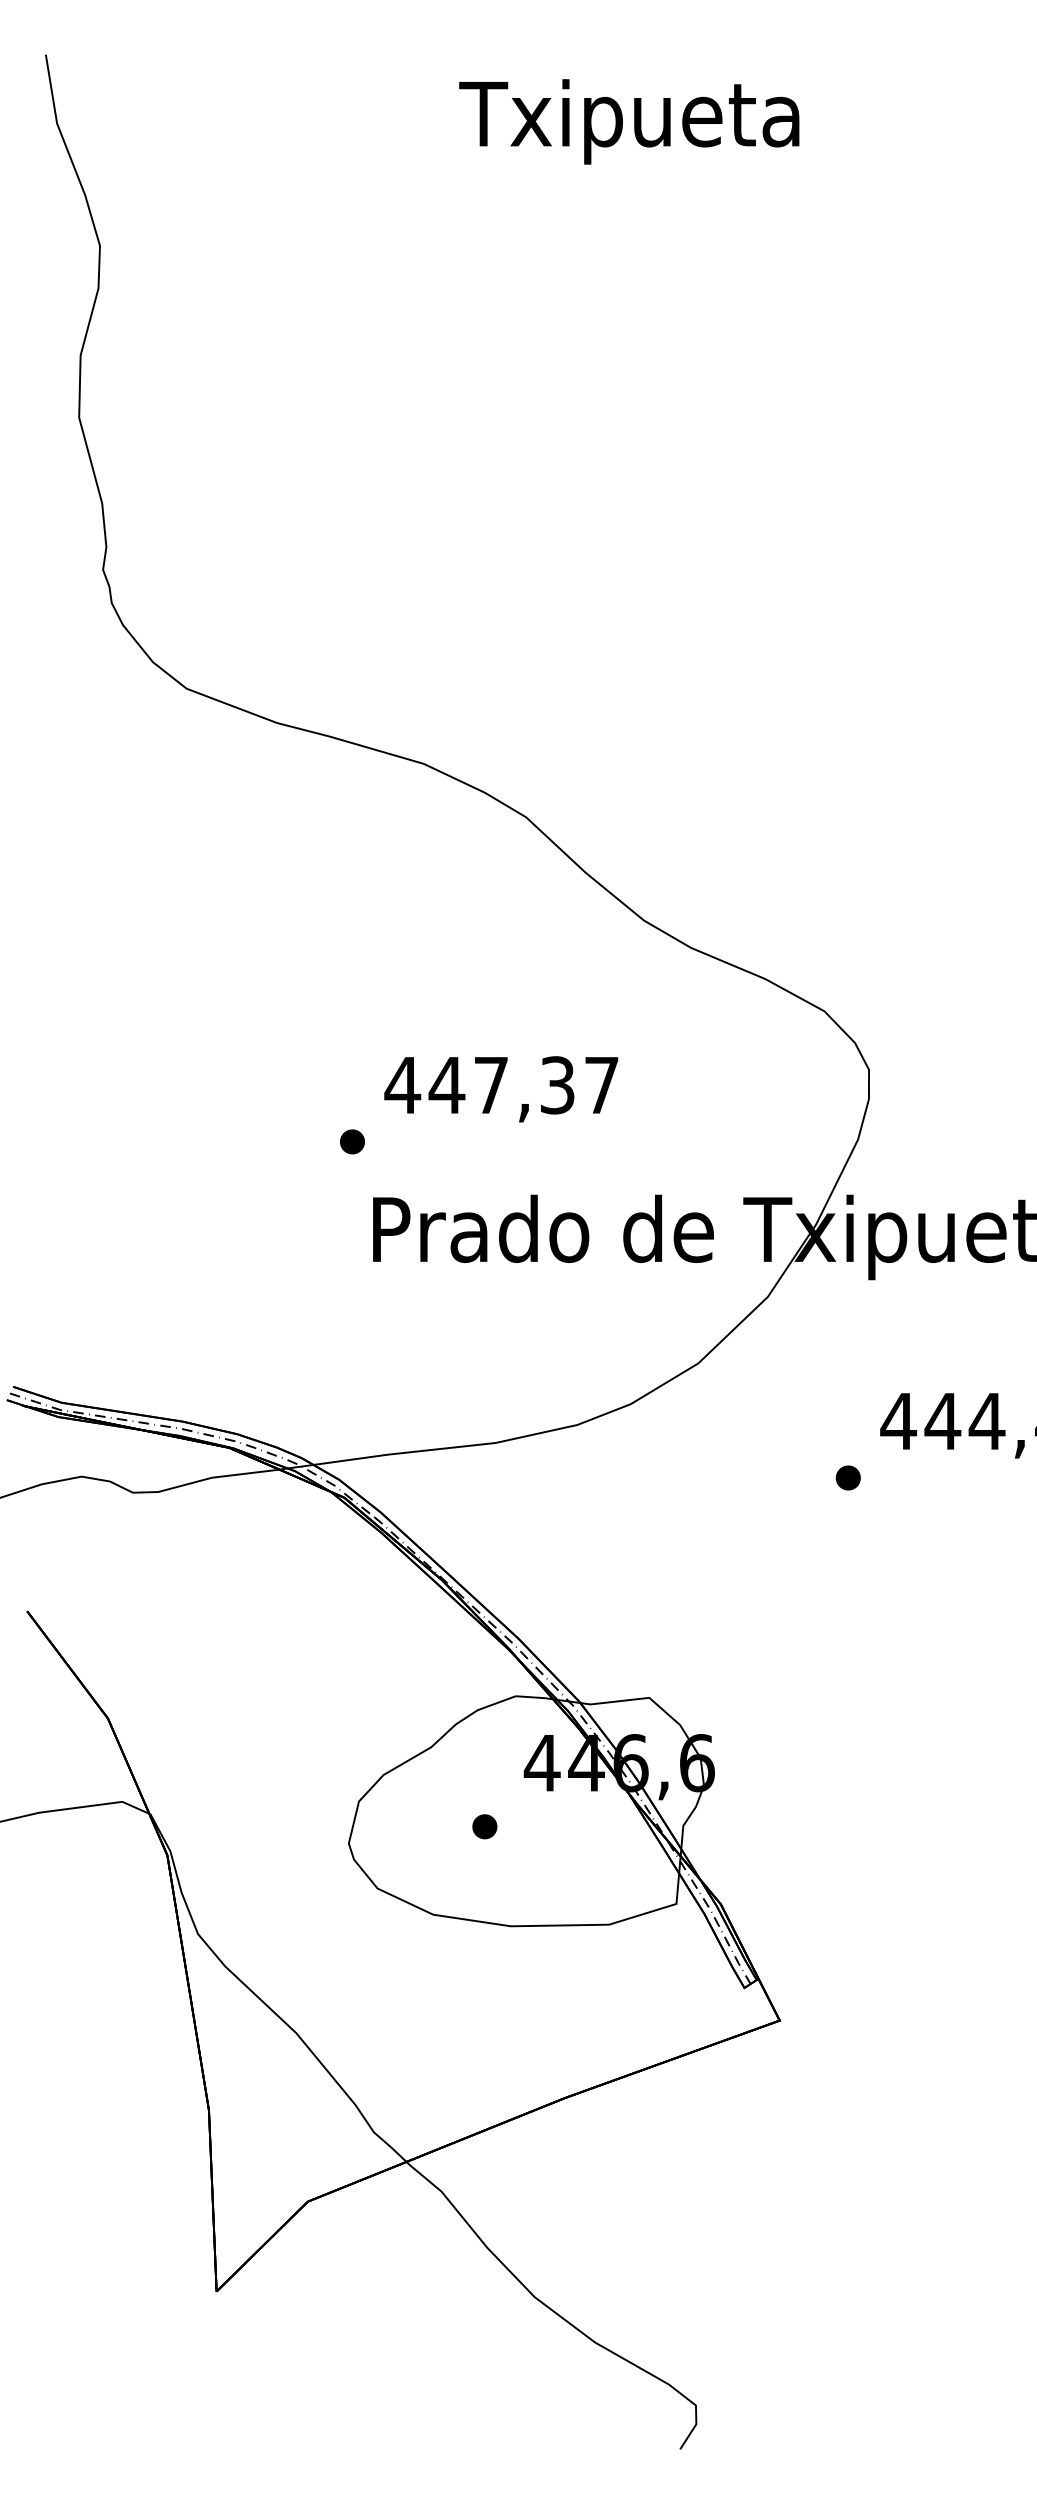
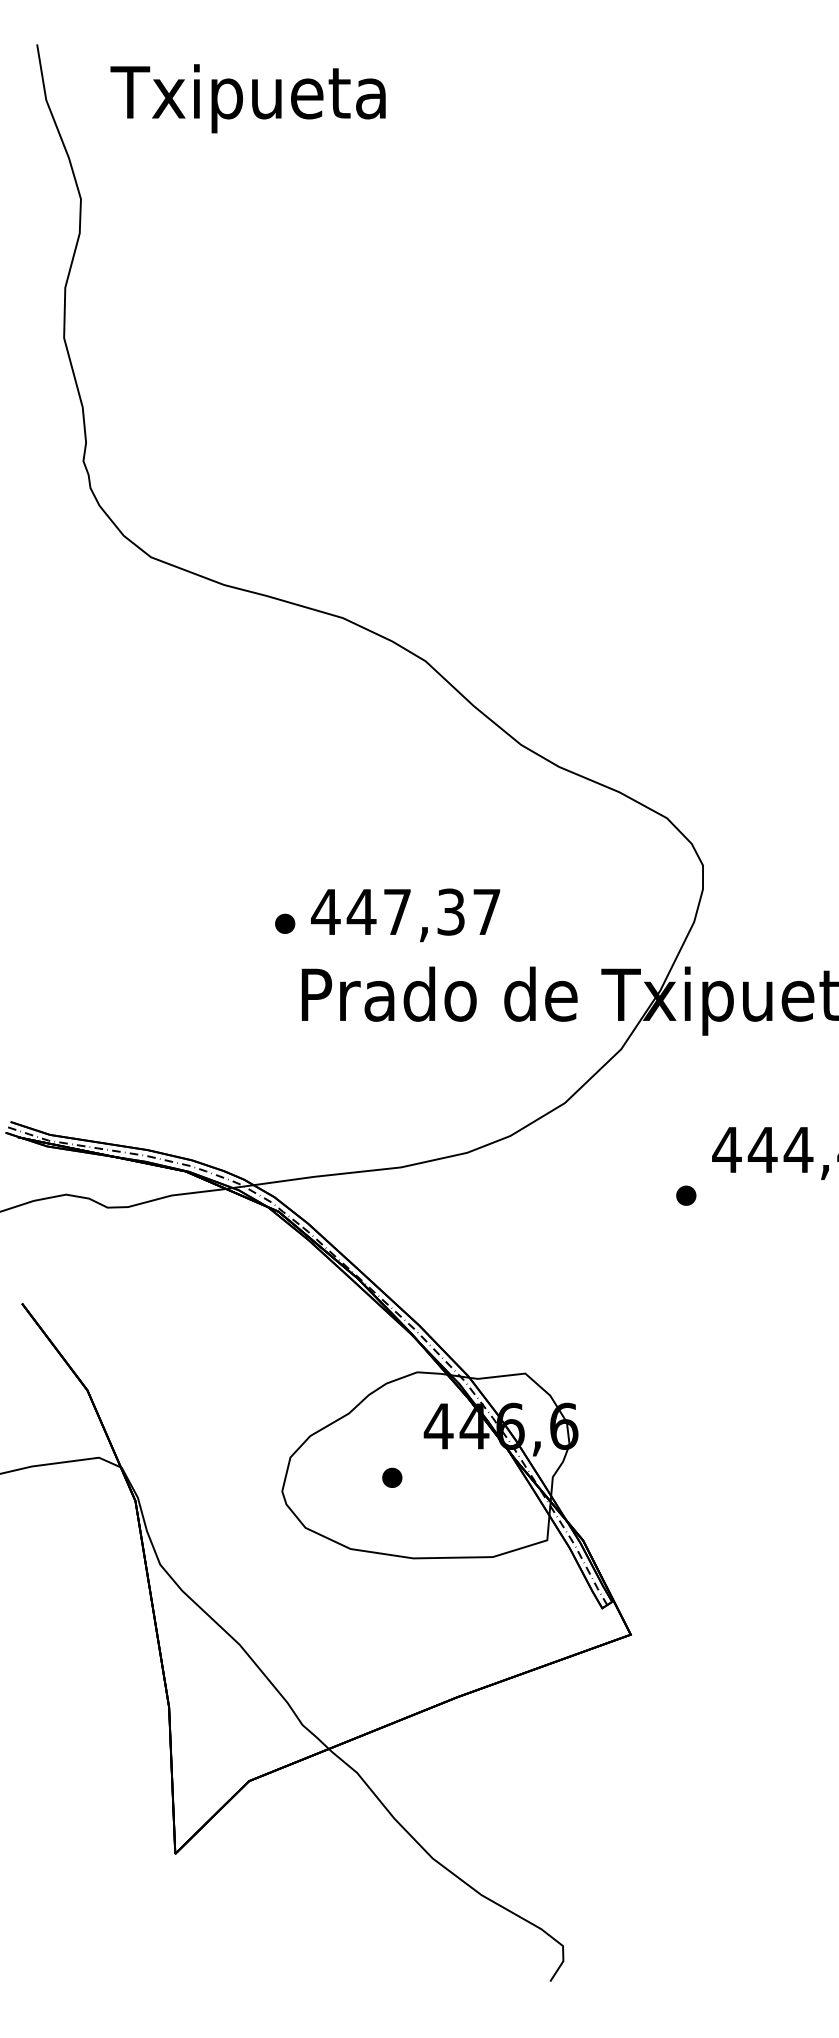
text: (628, 121) -> (247, 98), moved
text: (501, 1089) -> (405, 915), moved

